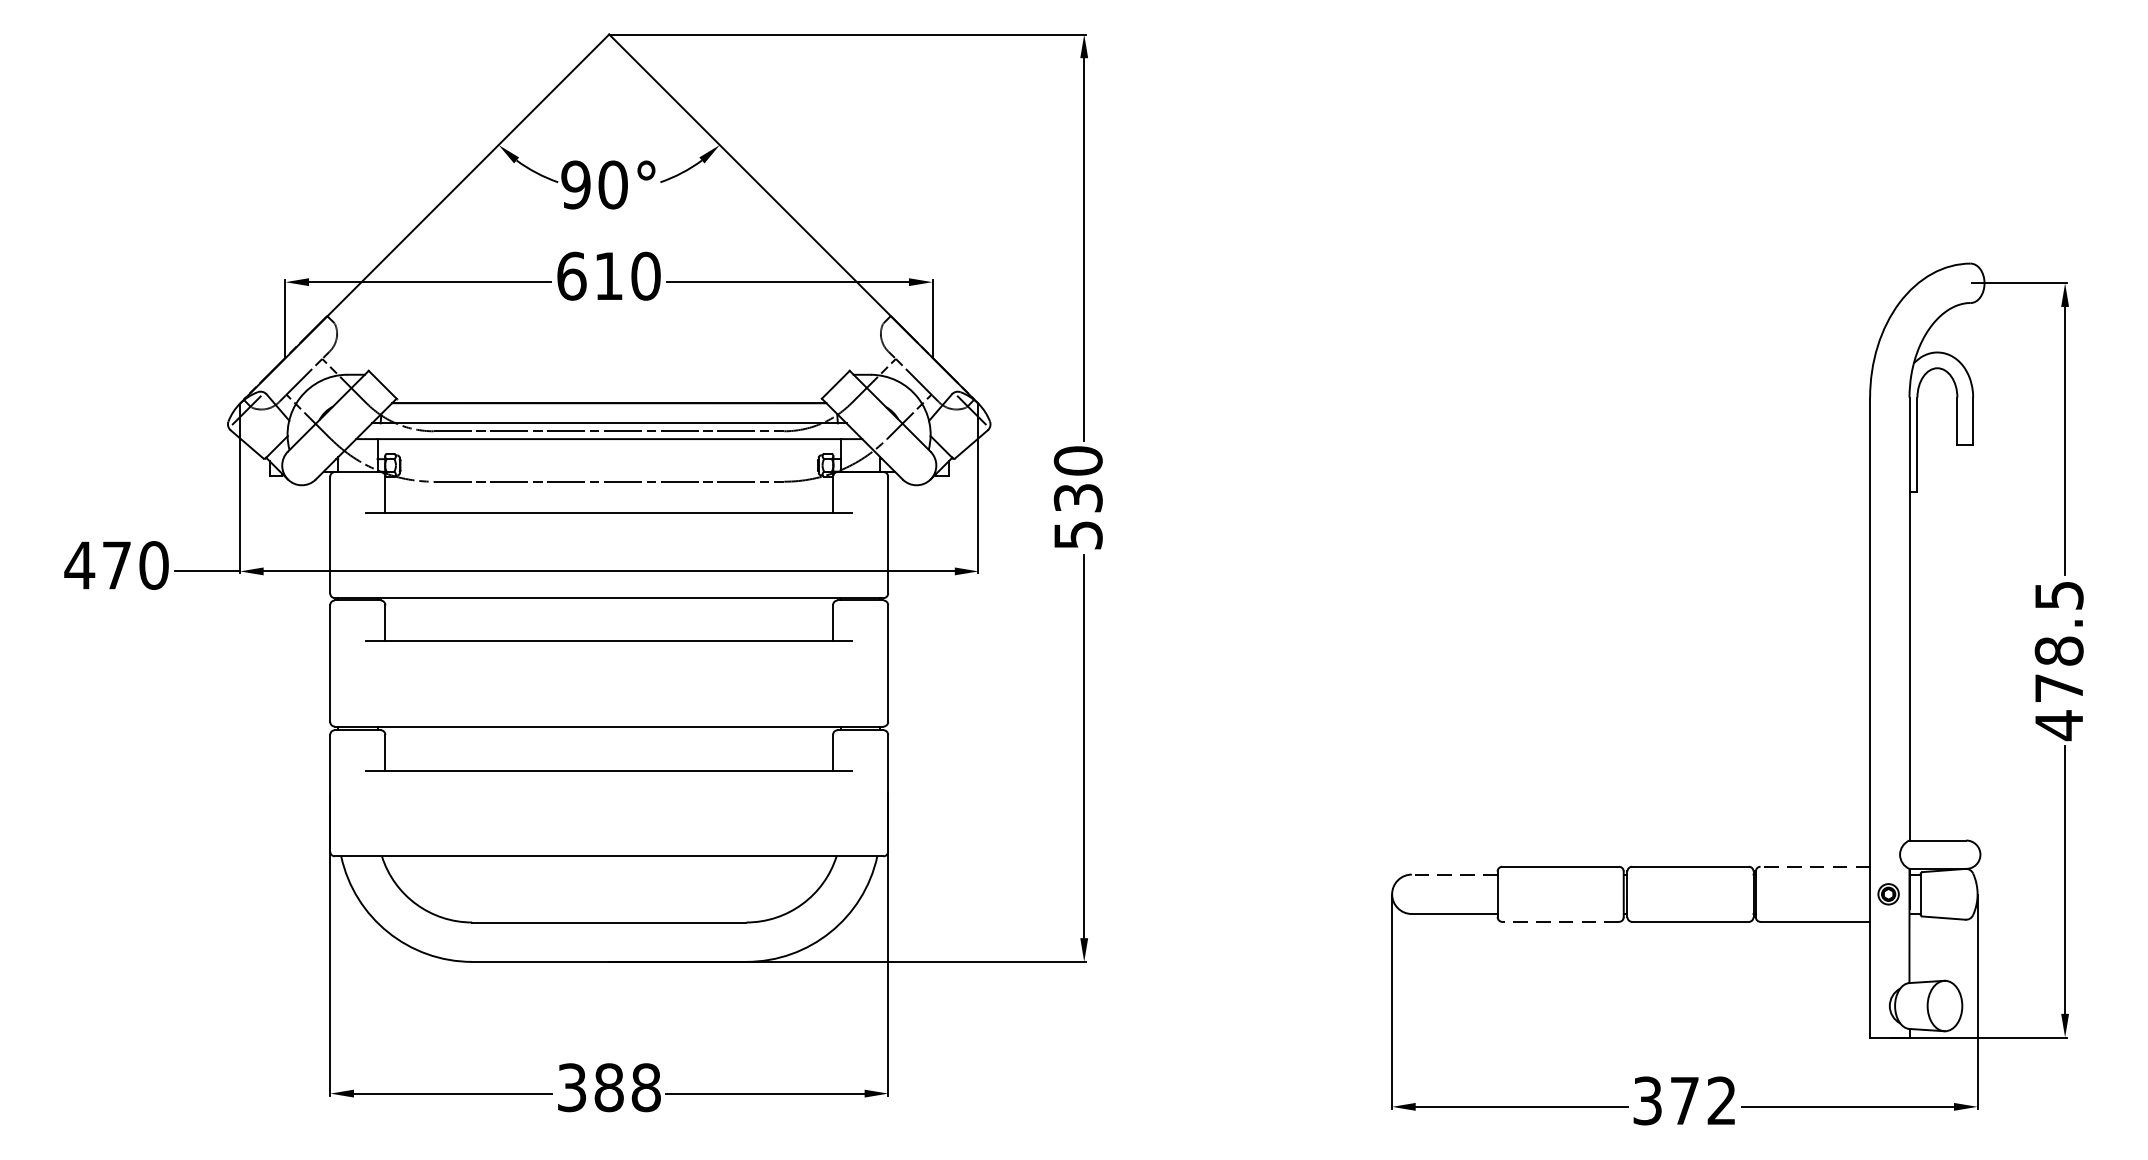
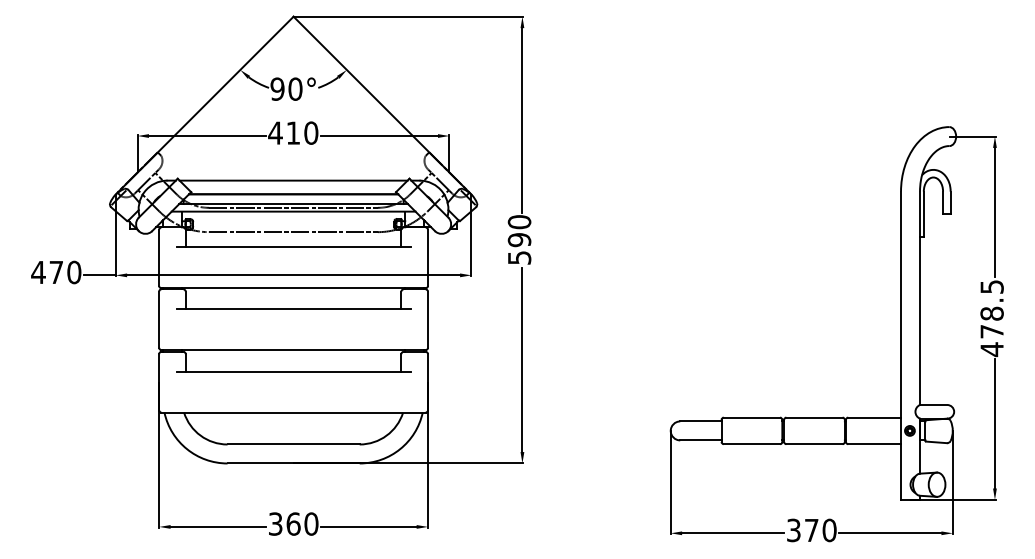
text: (571, 274) -> (275, 132), 610 -> 410
line: (609, 374) -> (293, 180), added
text: (1078, 499) -> (519, 240), 530 -> 590
line: (1815, 866) -> (874, 417), dashed -> solid
line: (1453, 874) -> (700, 421), dashed -> solid
line: (1559, 922) -> (751, 444), dashed -> solid
text: (627, 1086) -> (302, 523), 388 -> 360
text: (1721, 1101) -> (829, 530), 372 -> 370

